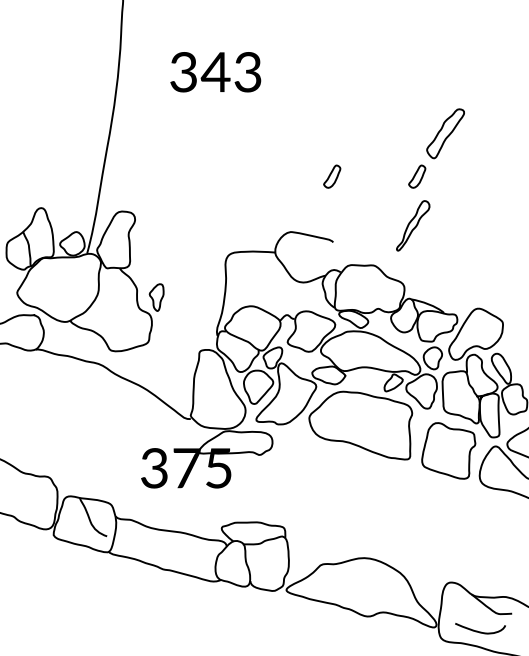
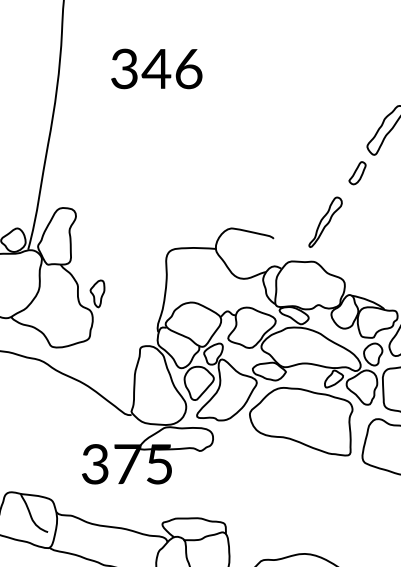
text: (247, 72) -> (188, 69), 343 -> 346
part: (332, 176) -> (272, 173), removed
part: (413, 225) -> (325, 221), moved

